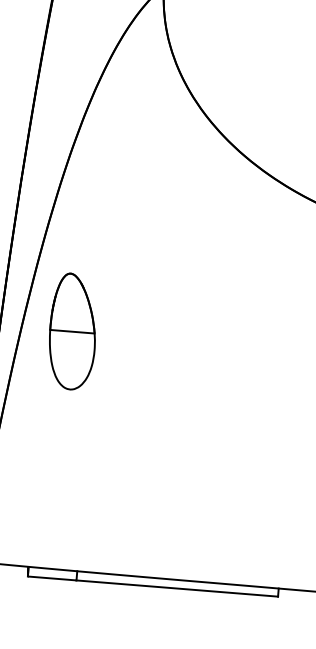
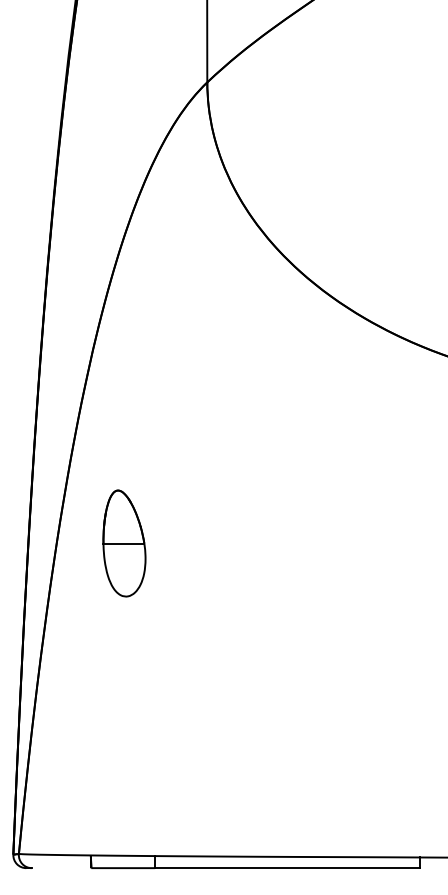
part: (73, 331) -> (124, 543), size x0.7

